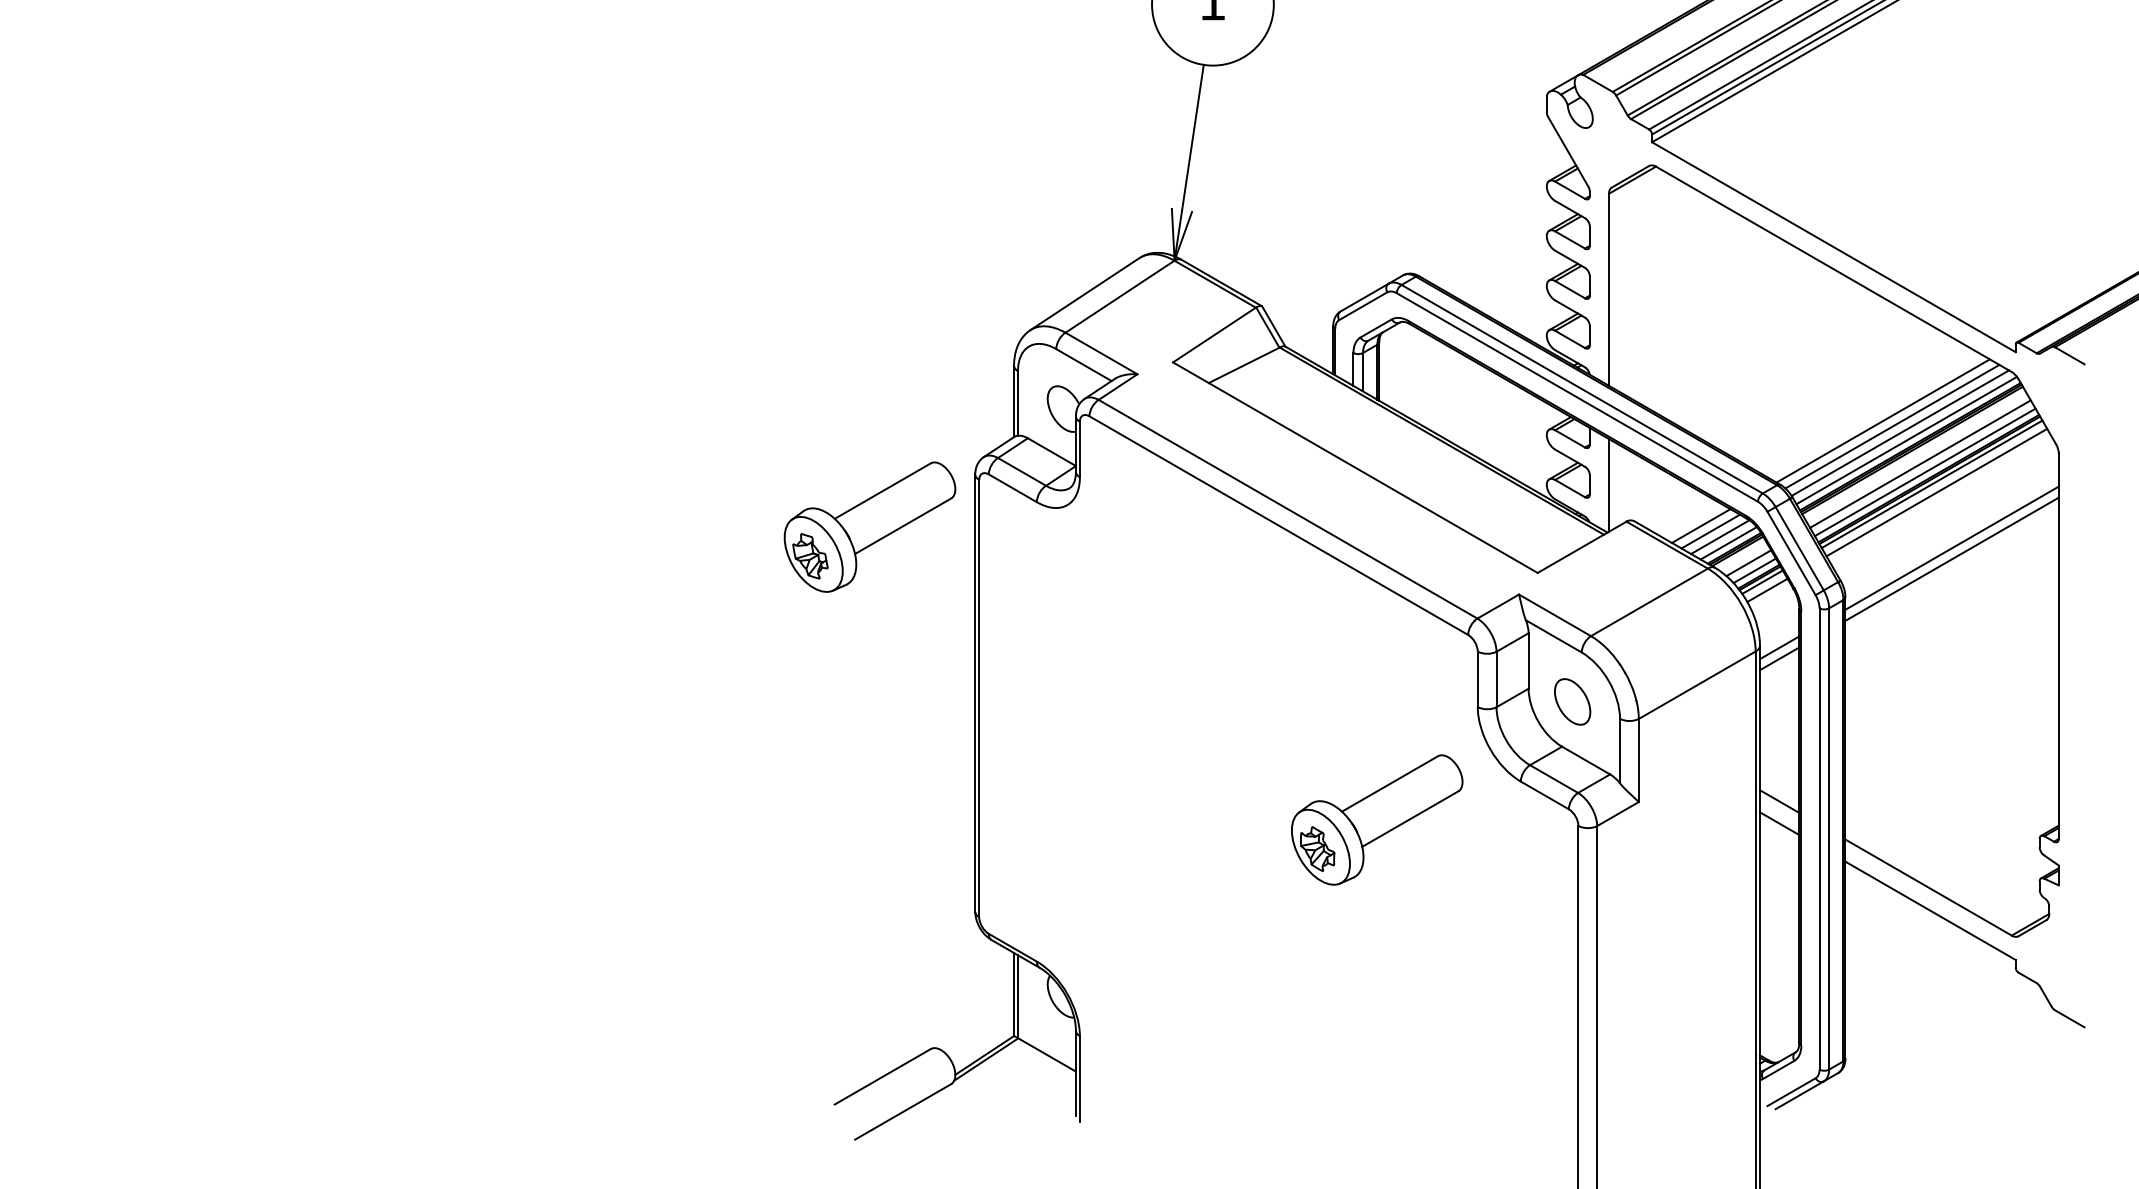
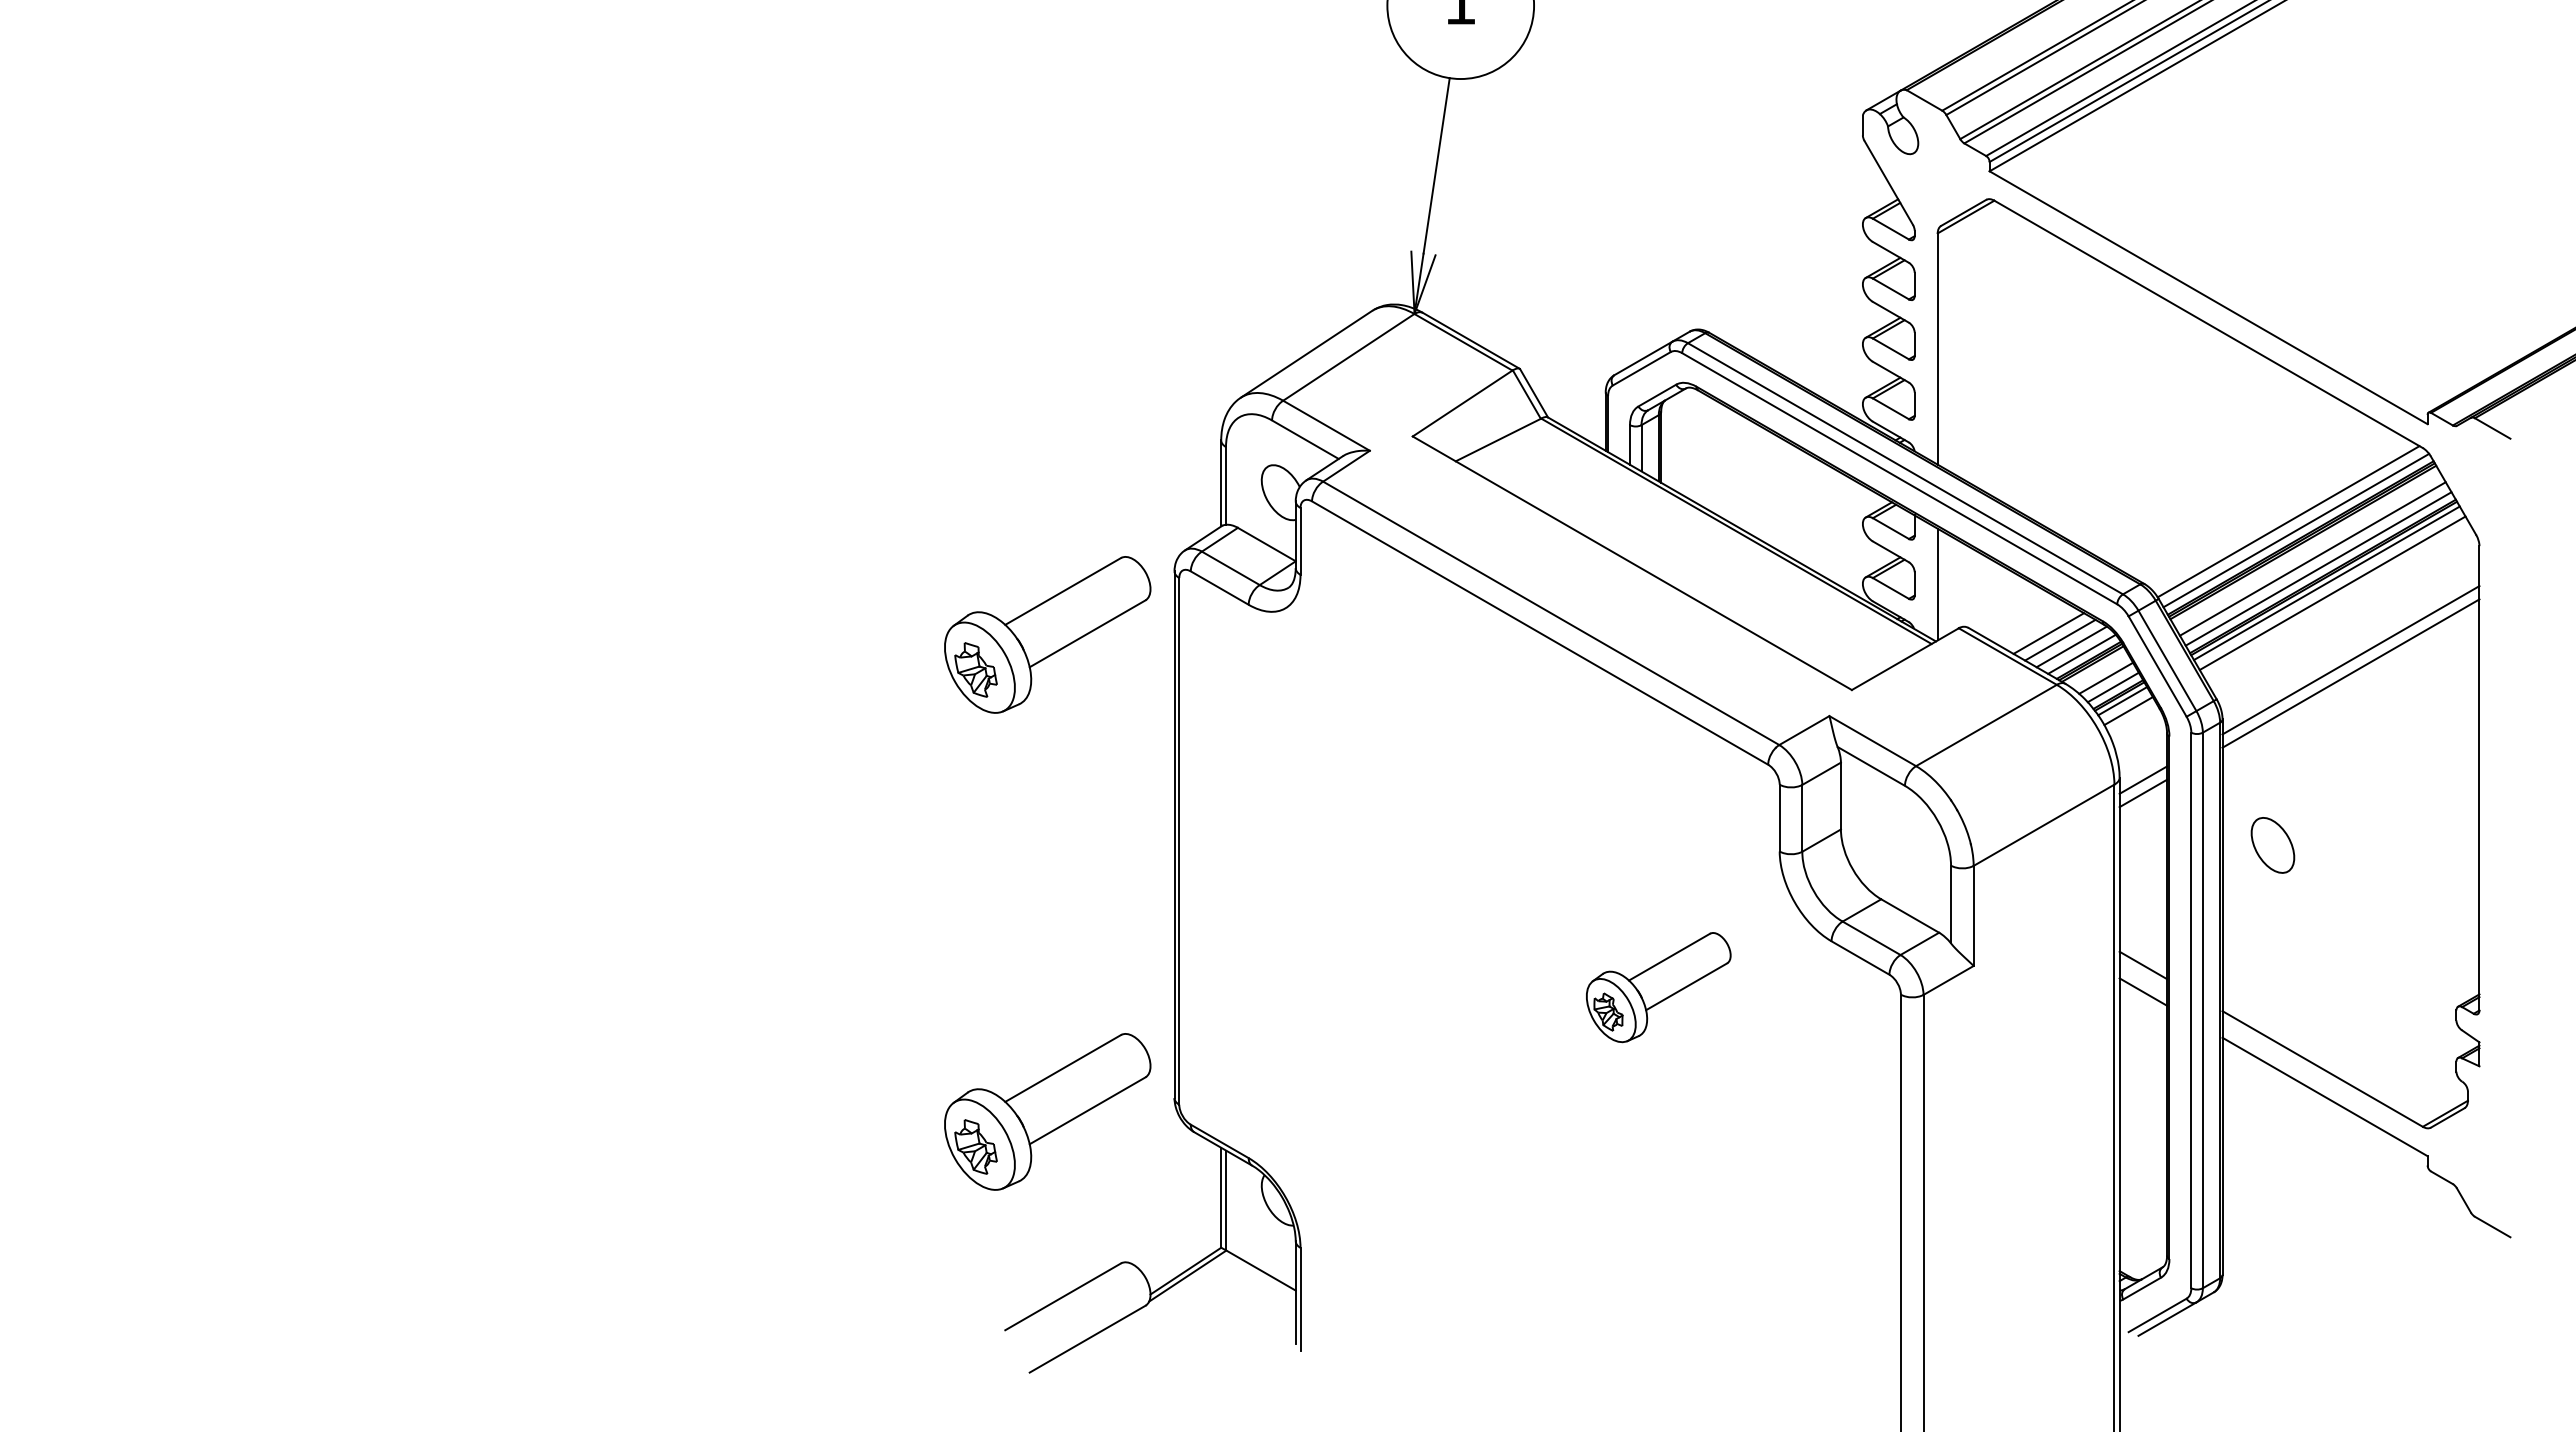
line: (1882, 420) -> (2267, 506), removed
line: (1892, 426) -> (2279, 513), removed
part: (1572, 702) -> (2272, 845), moved
part: (1377, 819) -> (1658, 987), size x0.7
part: (869, 922) -> (1047, 1111), added

